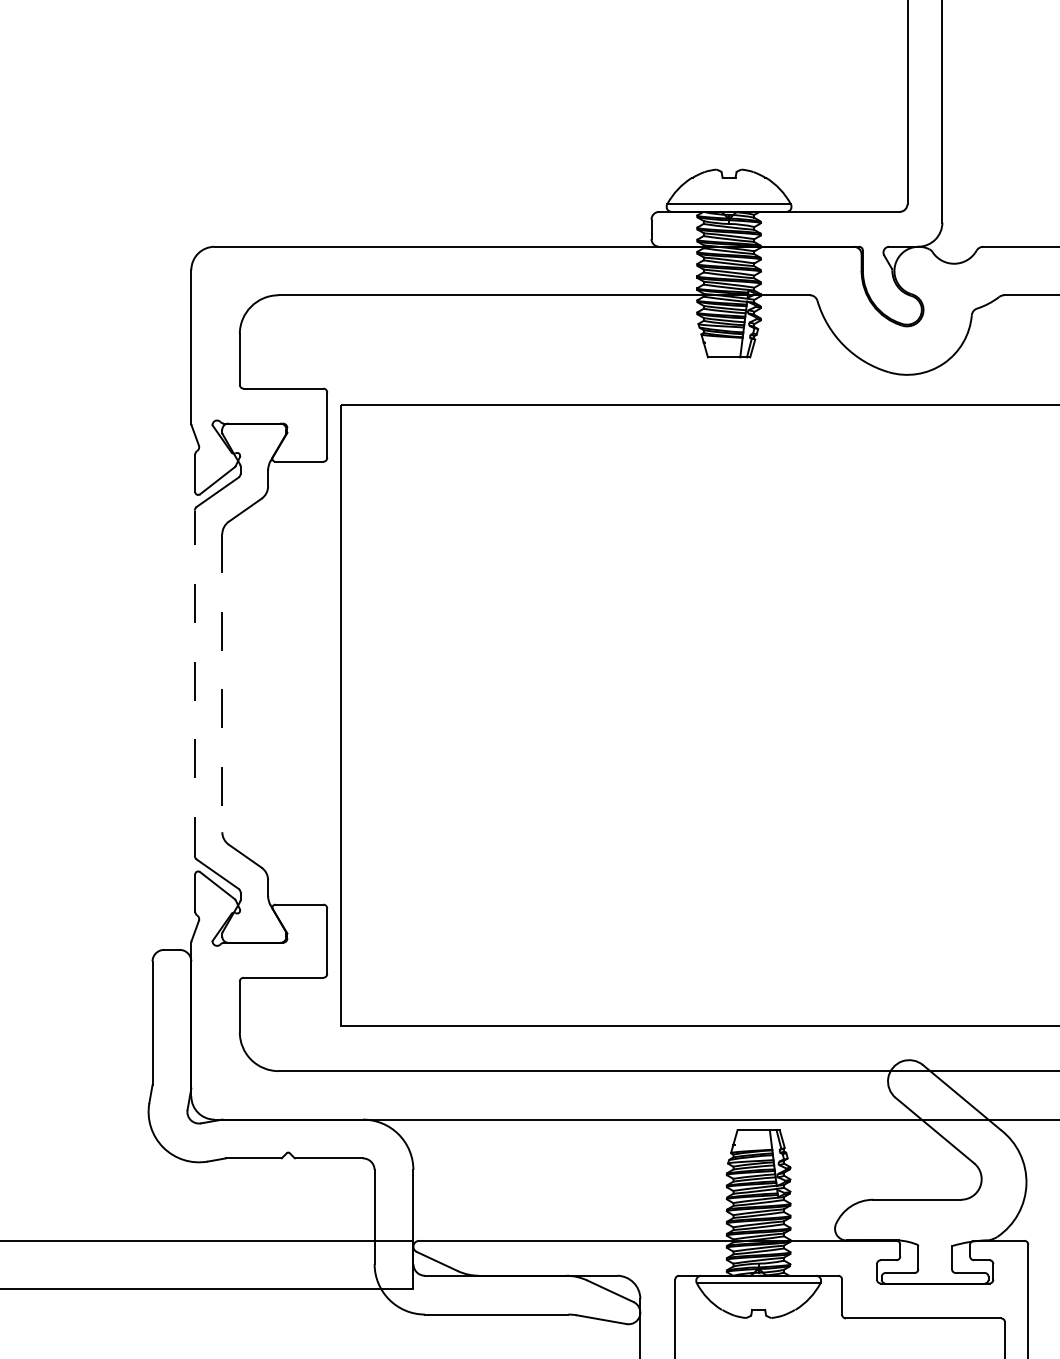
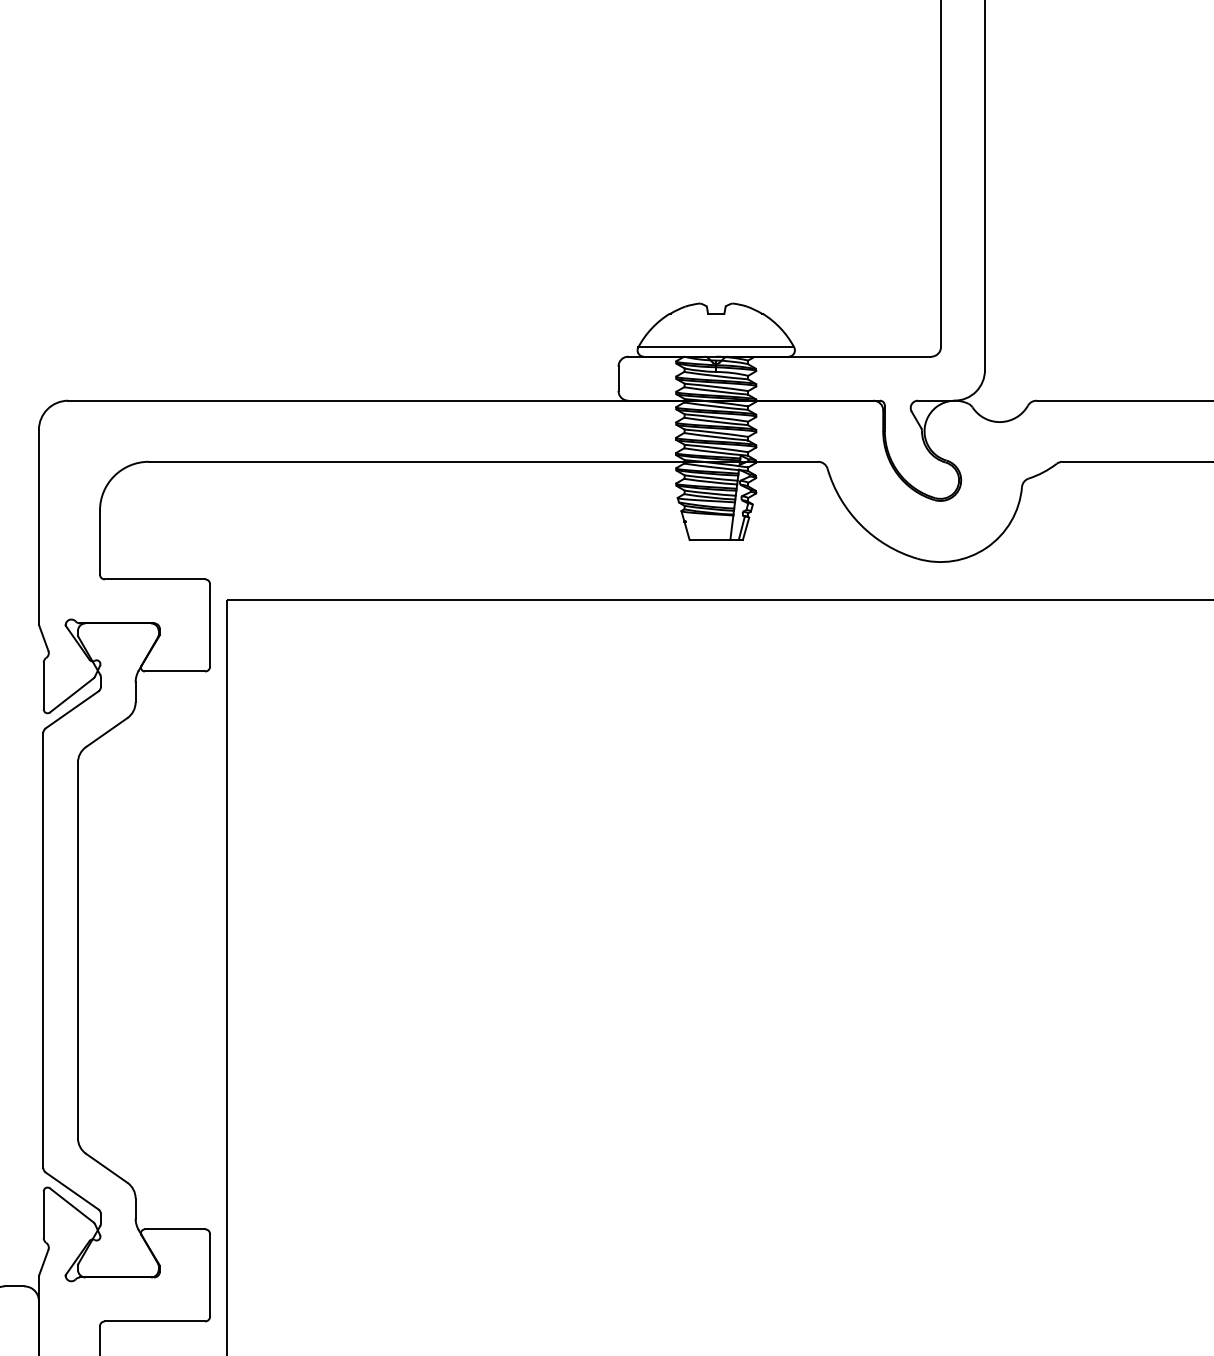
line: (194, 683) -> (42, 950), dashed -> solid
line: (222, 683) -> (78, 950), dashed -> solid

